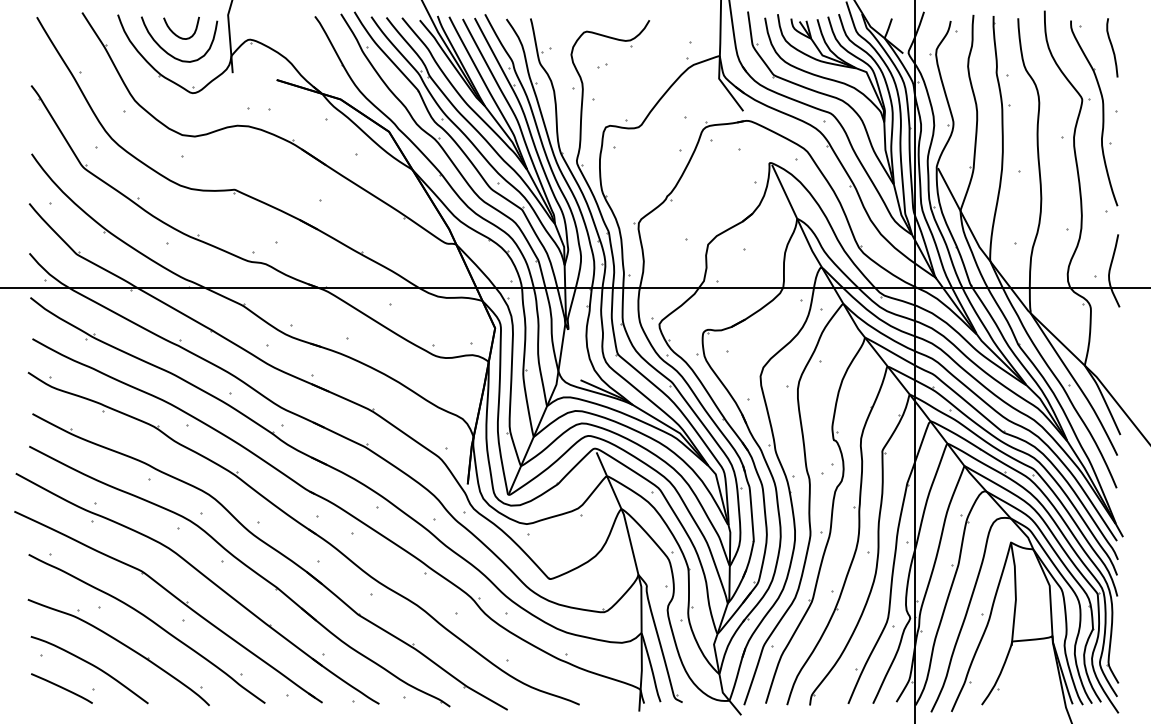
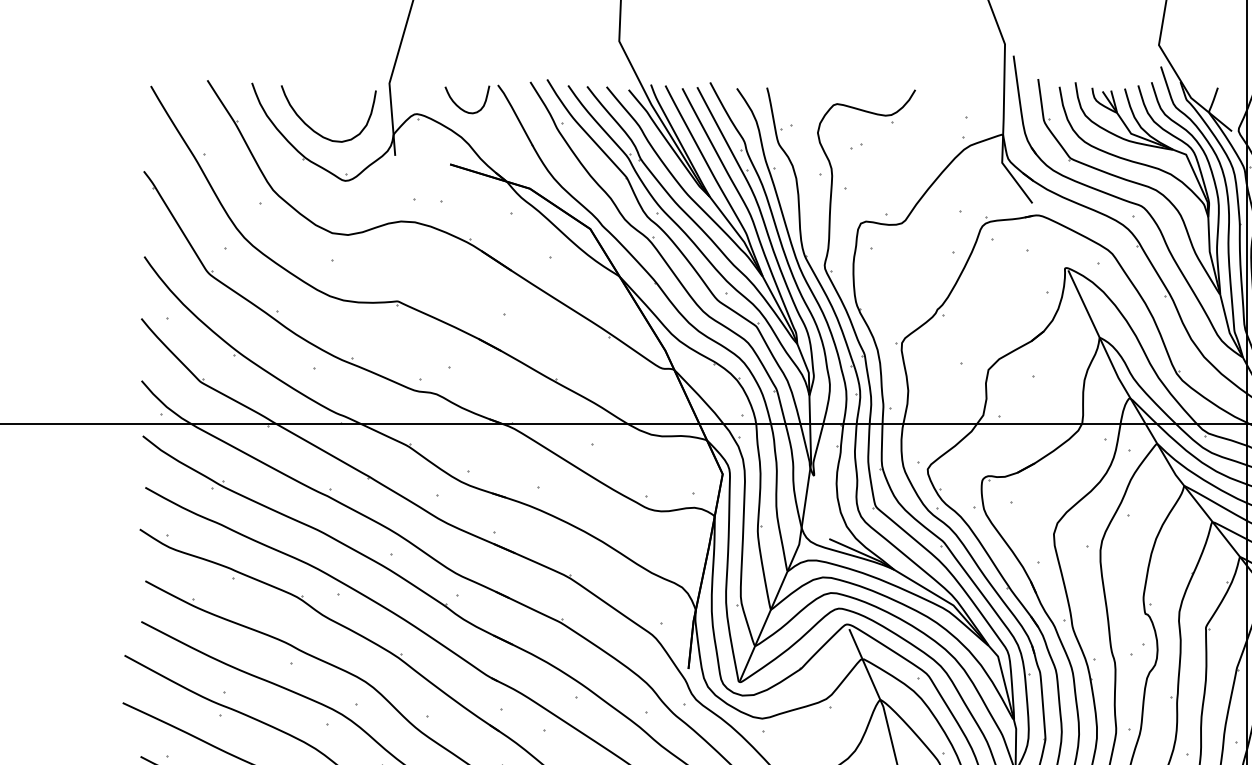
curve: (175, 33) -> (459, 106), moved

